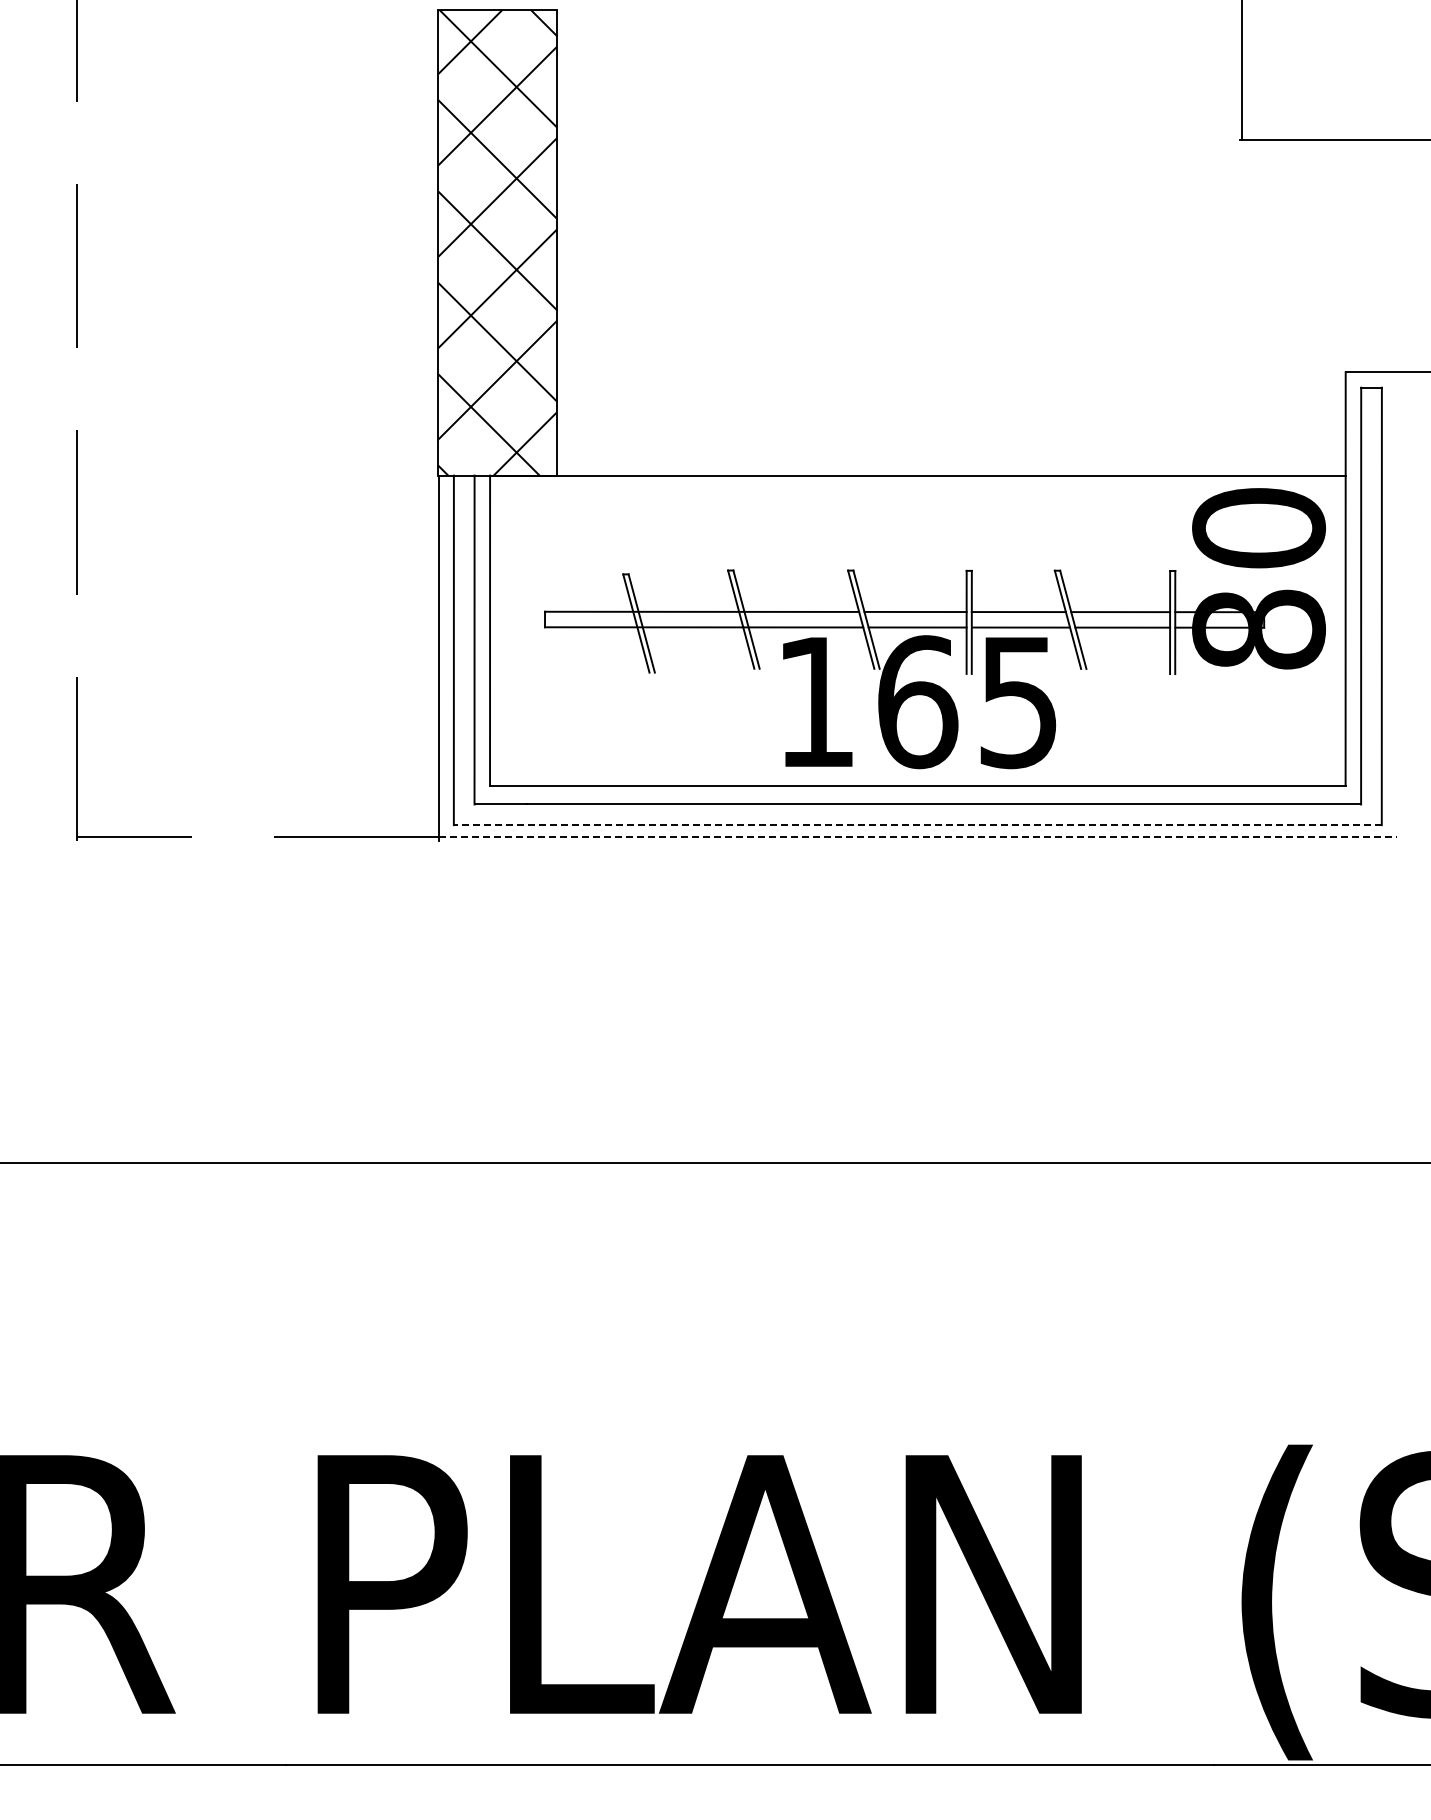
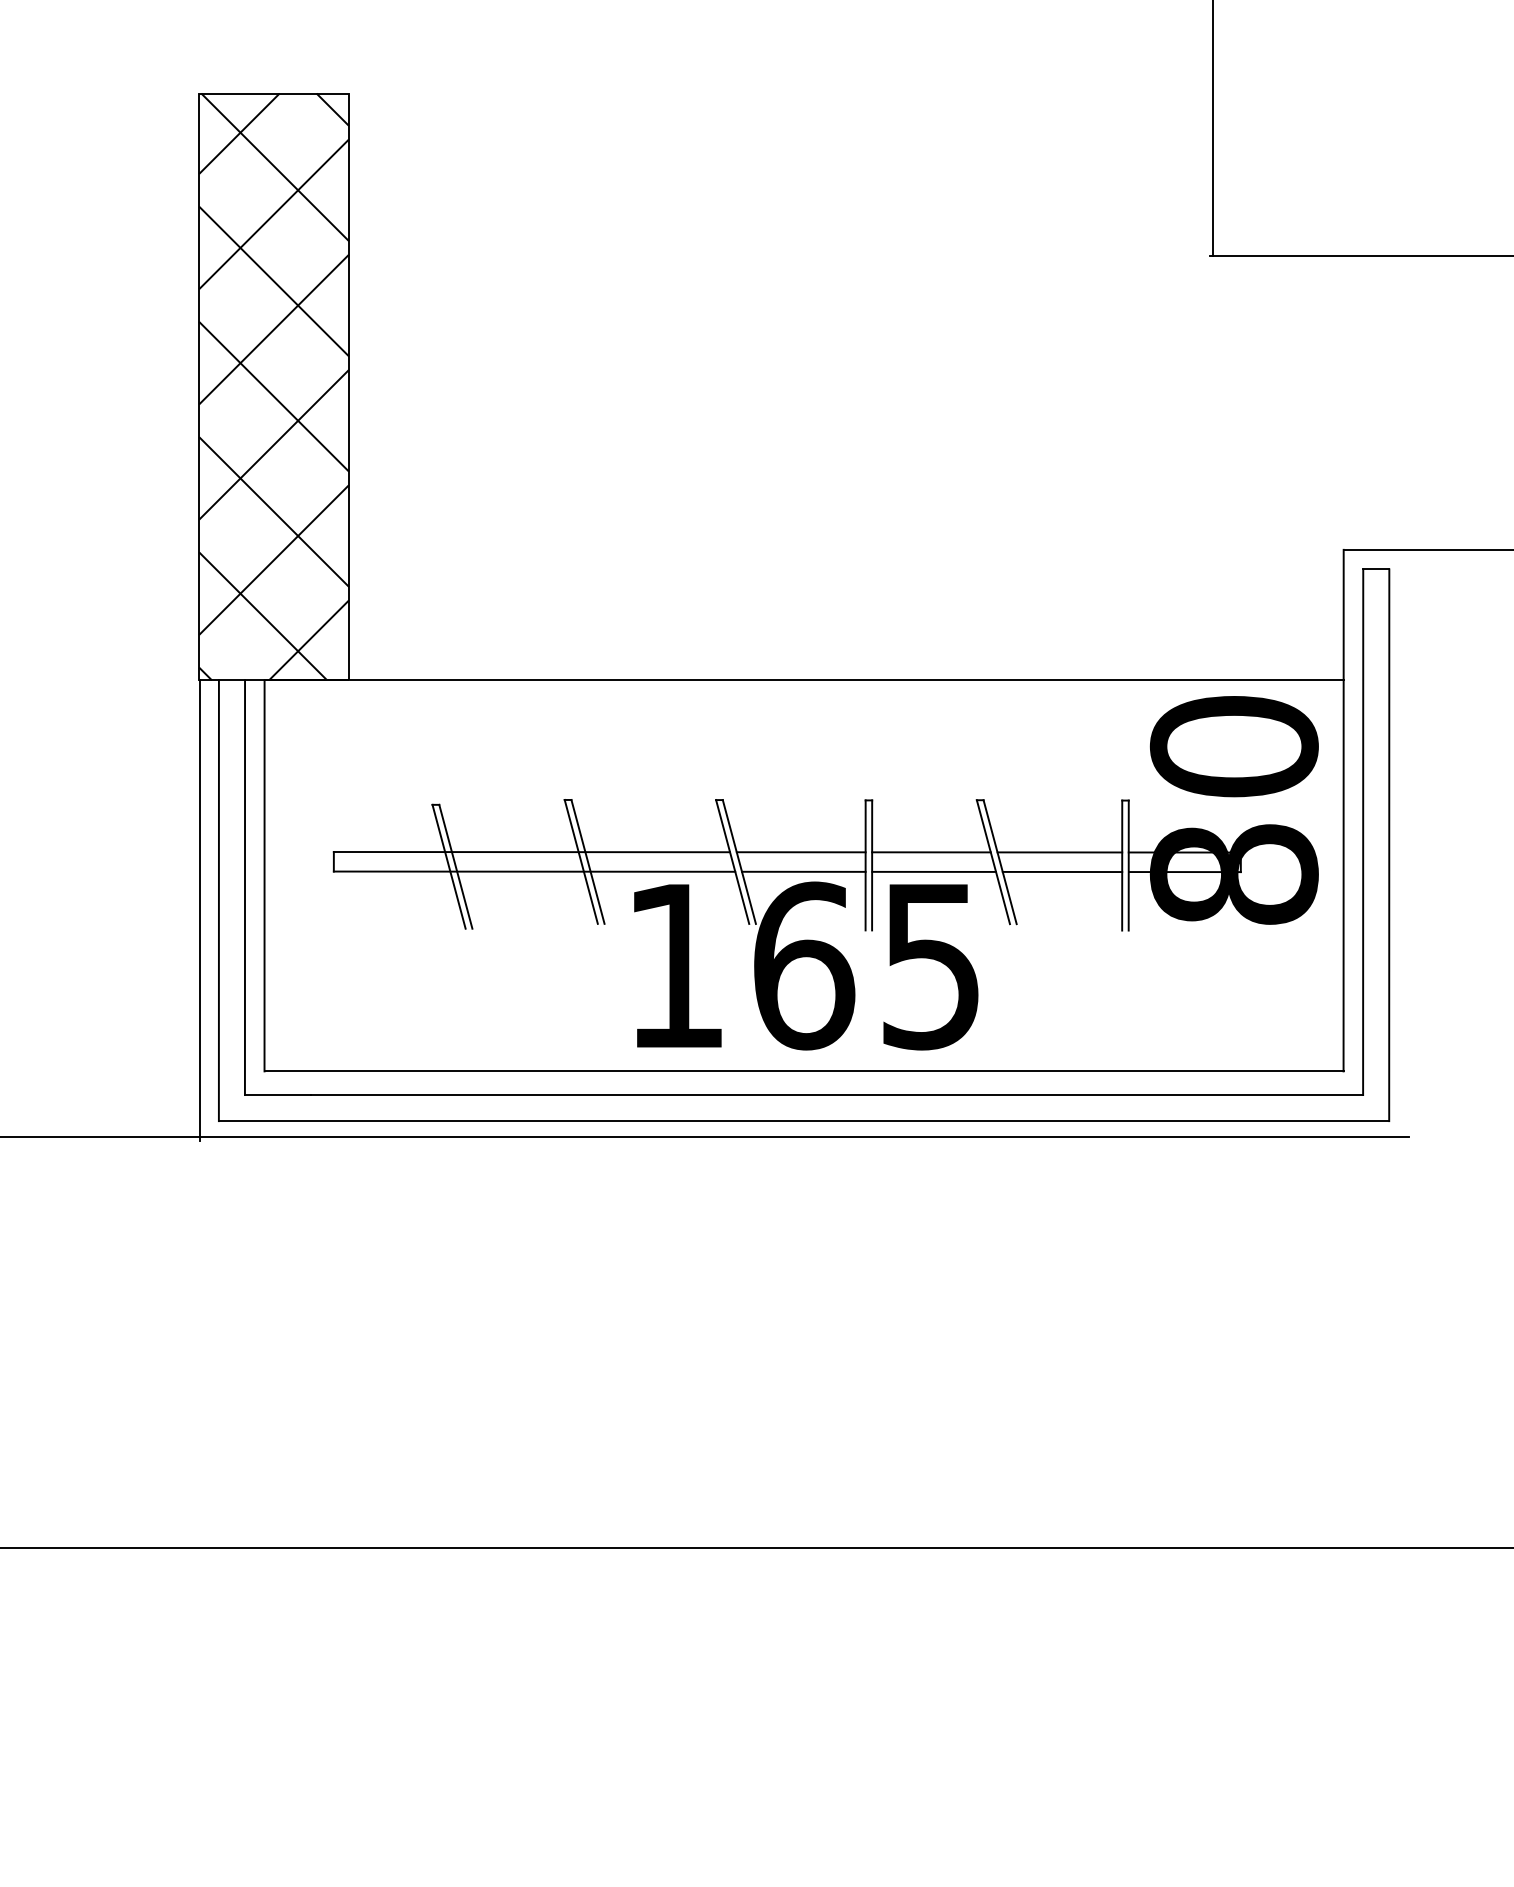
line: (917, 825) -> (803, 1121), dashed -> solid
line: (918, 837) -> (804, 1136), dashed -> solid

